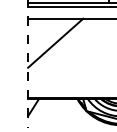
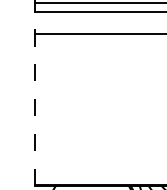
line: (55, 42) -> (87, 78), removed

